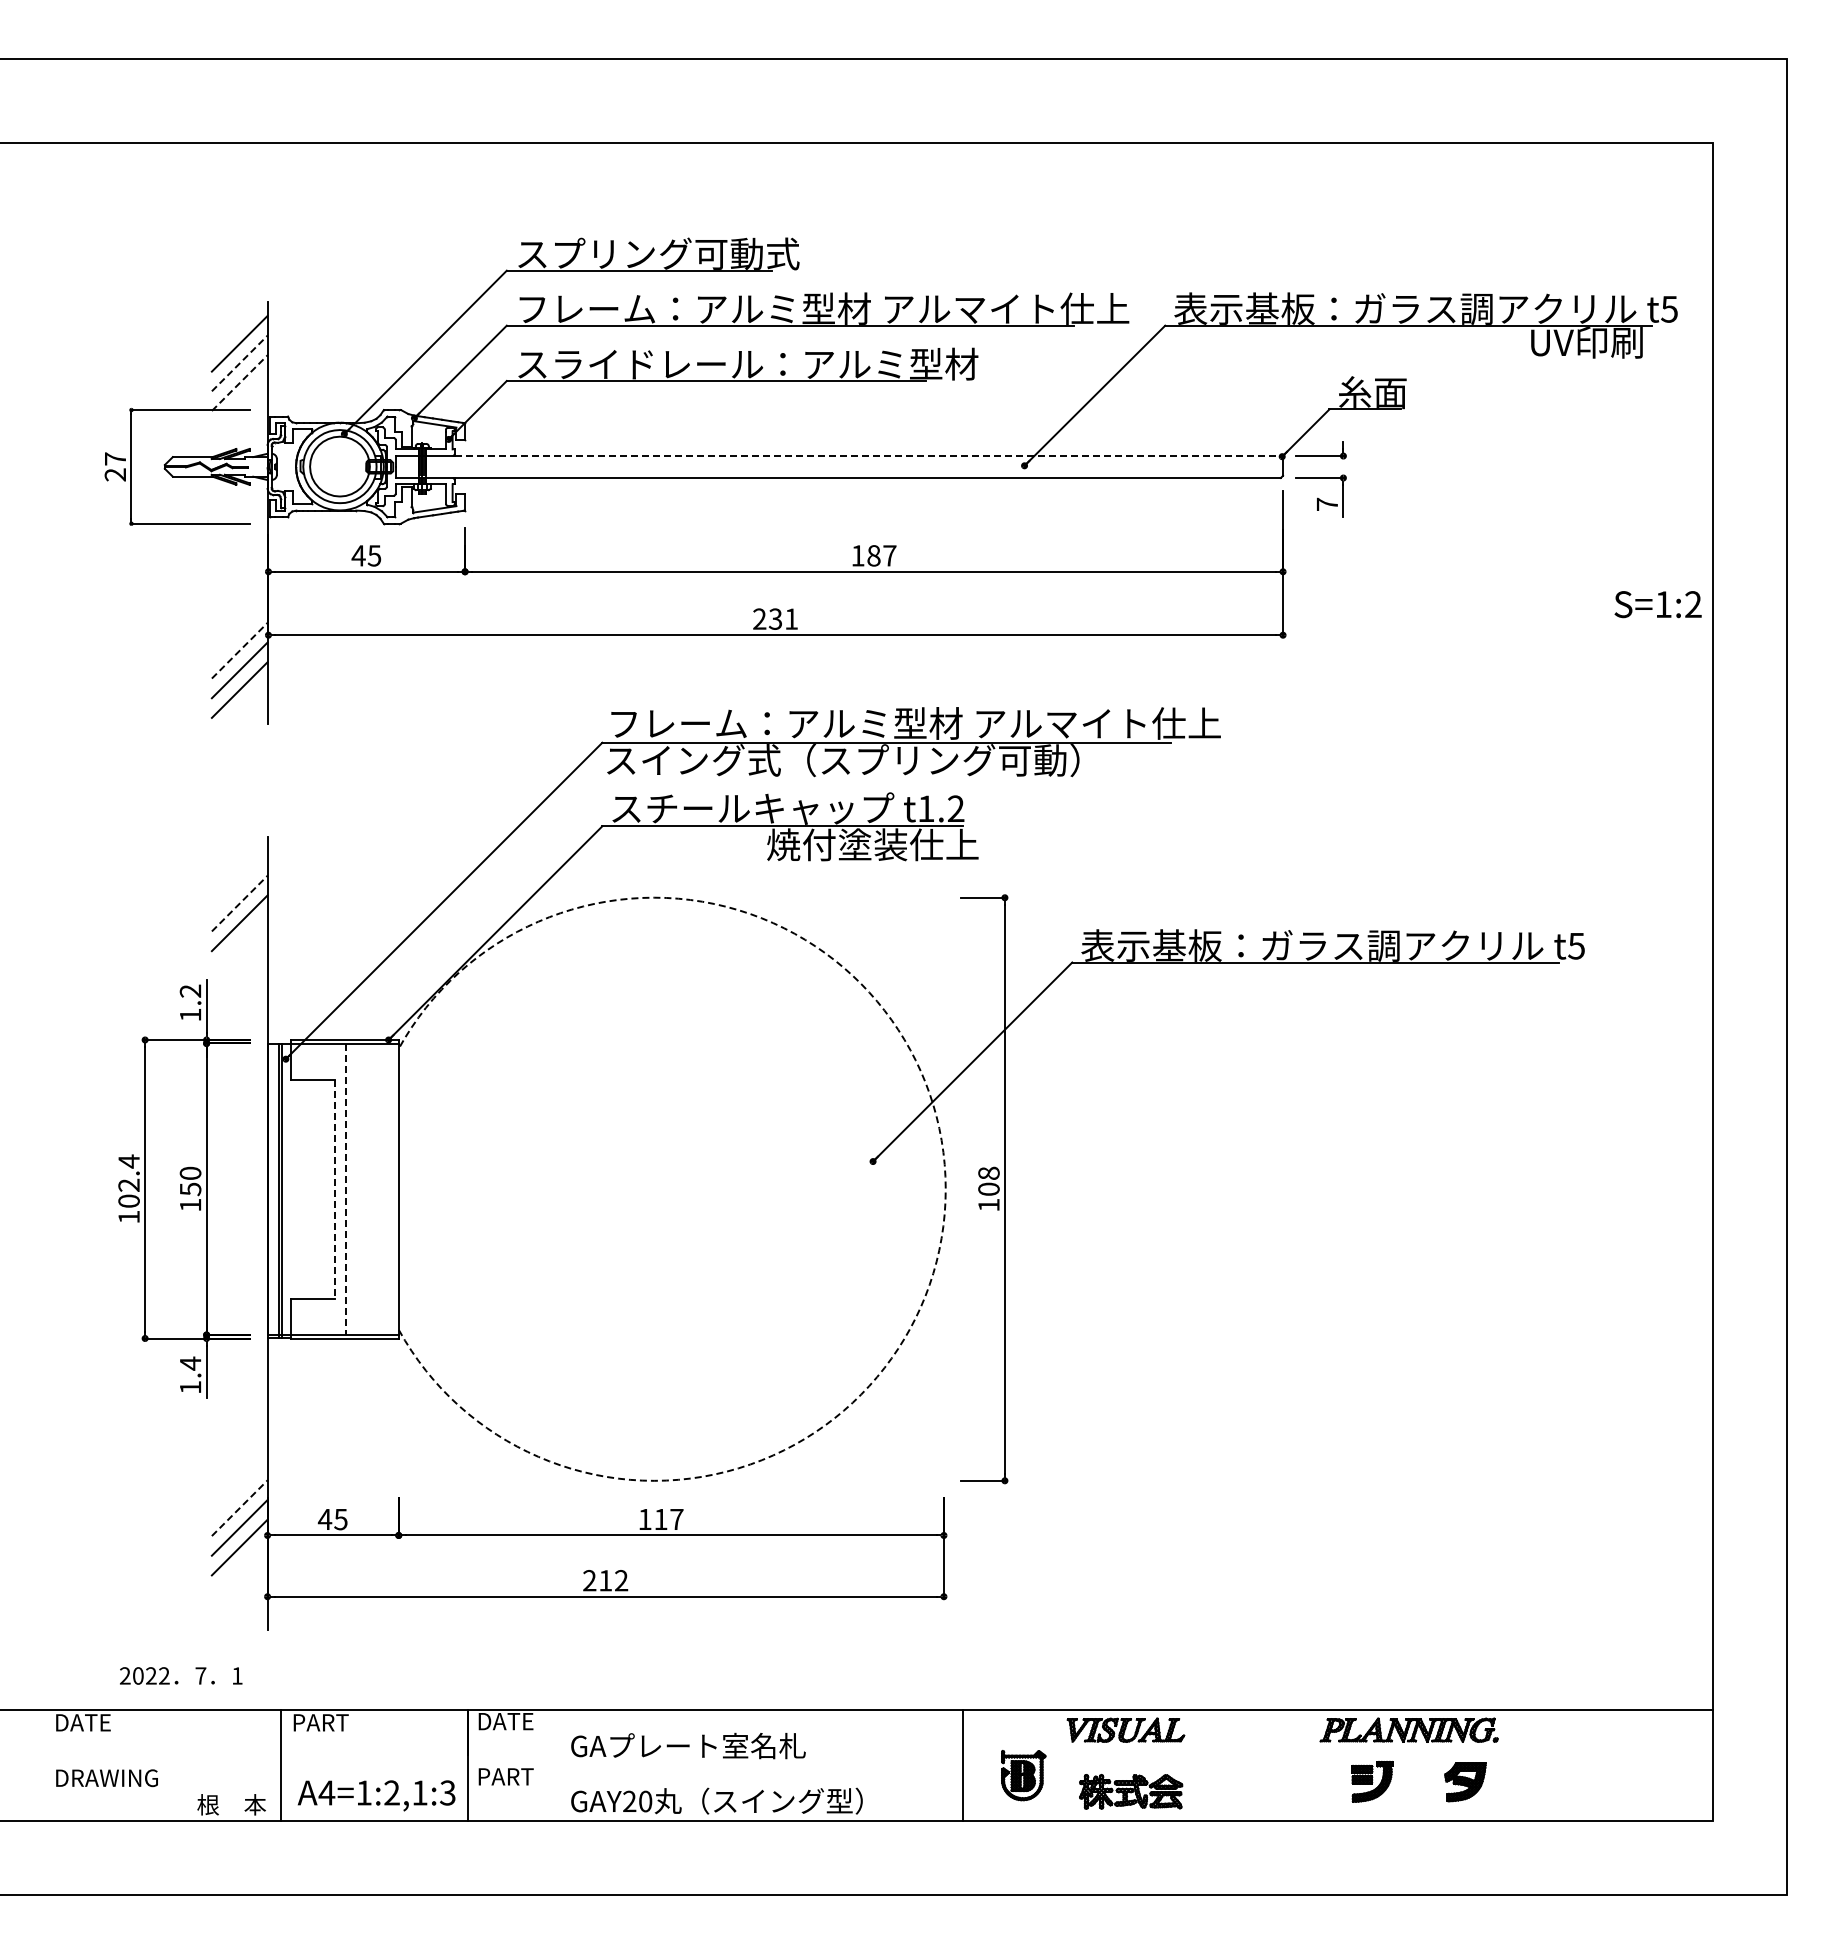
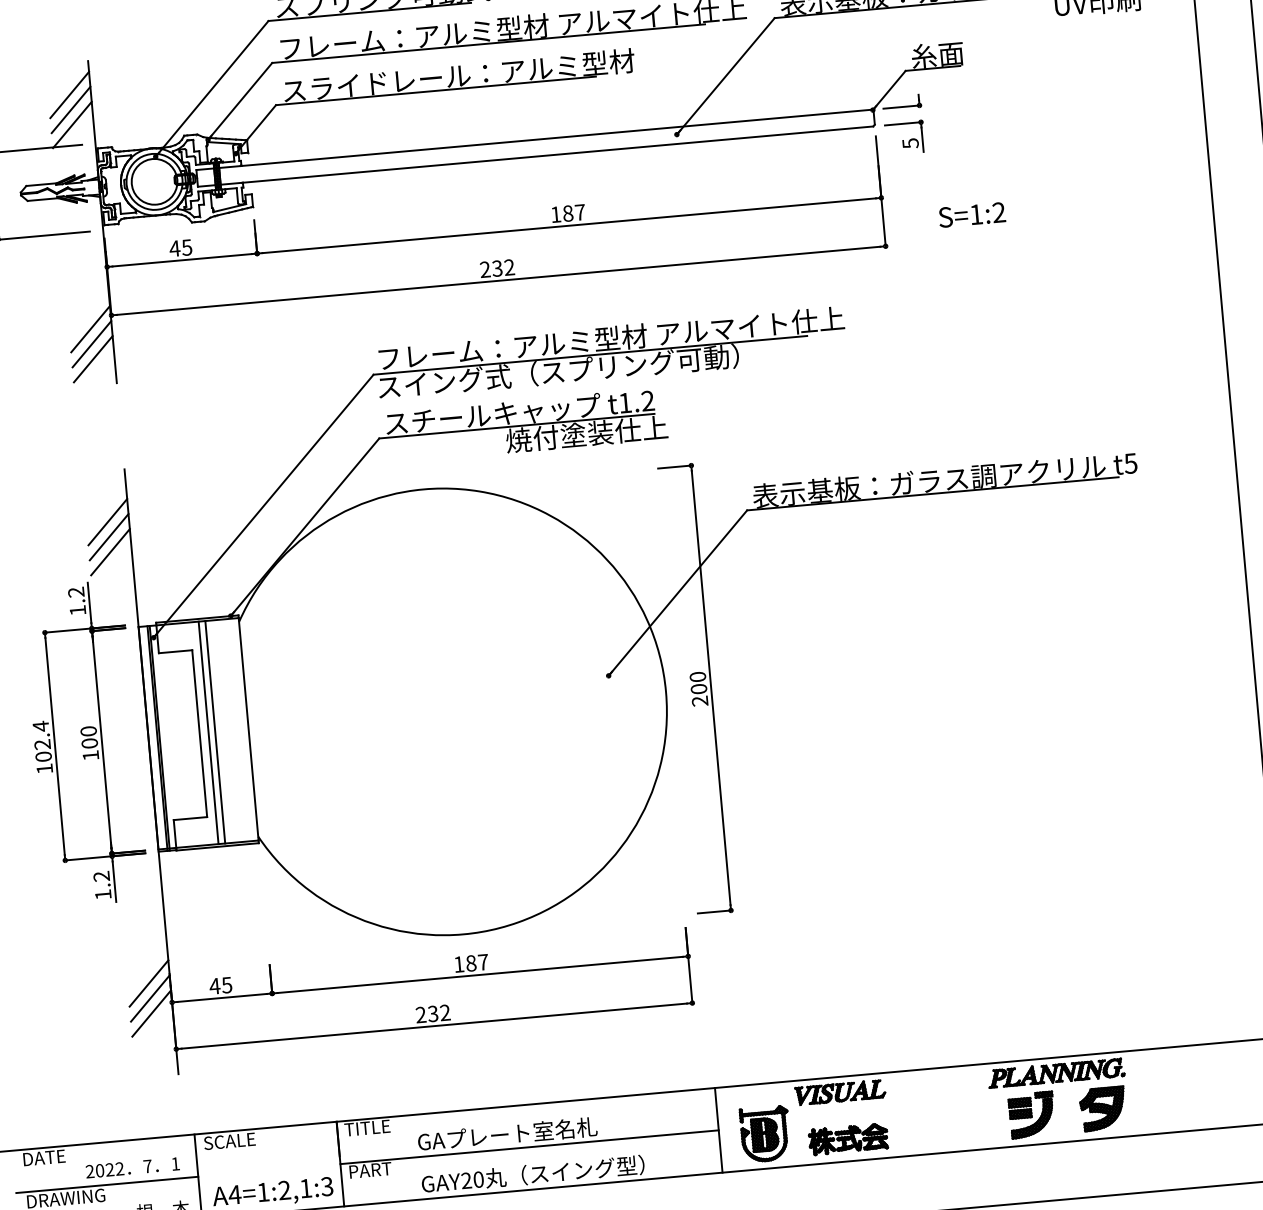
line: (240, 363) -> (71, 109), dashed -> solid
line: (240, 382) -> (72, 124), dashed -> solid
line: (868, 456) -> (557, 138), dashed -> solid
text: (1327, 504) -> (910, 143), 7 -> 5
text: (1657, 604) -> (971, 214), moved
text: (791, 618) -> (509, 267), 231 -> 232
line: (240, 650) -> (91, 328), dashed -> solid
line: (240, 903) -> (108, 522), dashed -> solid
line: (239, 942) -> (110, 551), added
text: (988, 1188) -> (698, 688), 108 -> 200
text: (190, 1189) -> (89, 743), 150 -> 100
line: (334, 1189) -> (199, 733), dashed -> solid
line: (346, 1189) -> (208, 733), dashed -> solid
line: (355, 1189) -> (215, 732), added
arc: (945, 1189) -> (665, 692), dashed -> solid
text: (190, 1363) -> (101, 876), 1.4 -> 1.2
line: (240, 1507) -> (149, 982), dashed -> solid
text: (660, 1519) -> (470, 963), 117 -> 187
text: (604, 1580) -> (432, 1013), 212 -> 232
text: (181, 1675) -> (132, 1167), moved
text: (506, 1721) -> (367, 1128), DATE -> TITLE
text: (325, 1722) -> (229, 1141), PART -> SCALE
line: (161, 1765) -> (106, 1185), added
line: (715, 1765) -> (529, 1147), added
part: (1023, 1775) -> (765, 1134), size x1.43
part: (1372, 1781) -> (1032, 1114), size x1.43
part: (1465, 1782) -> (1103, 1109), size x1.43

